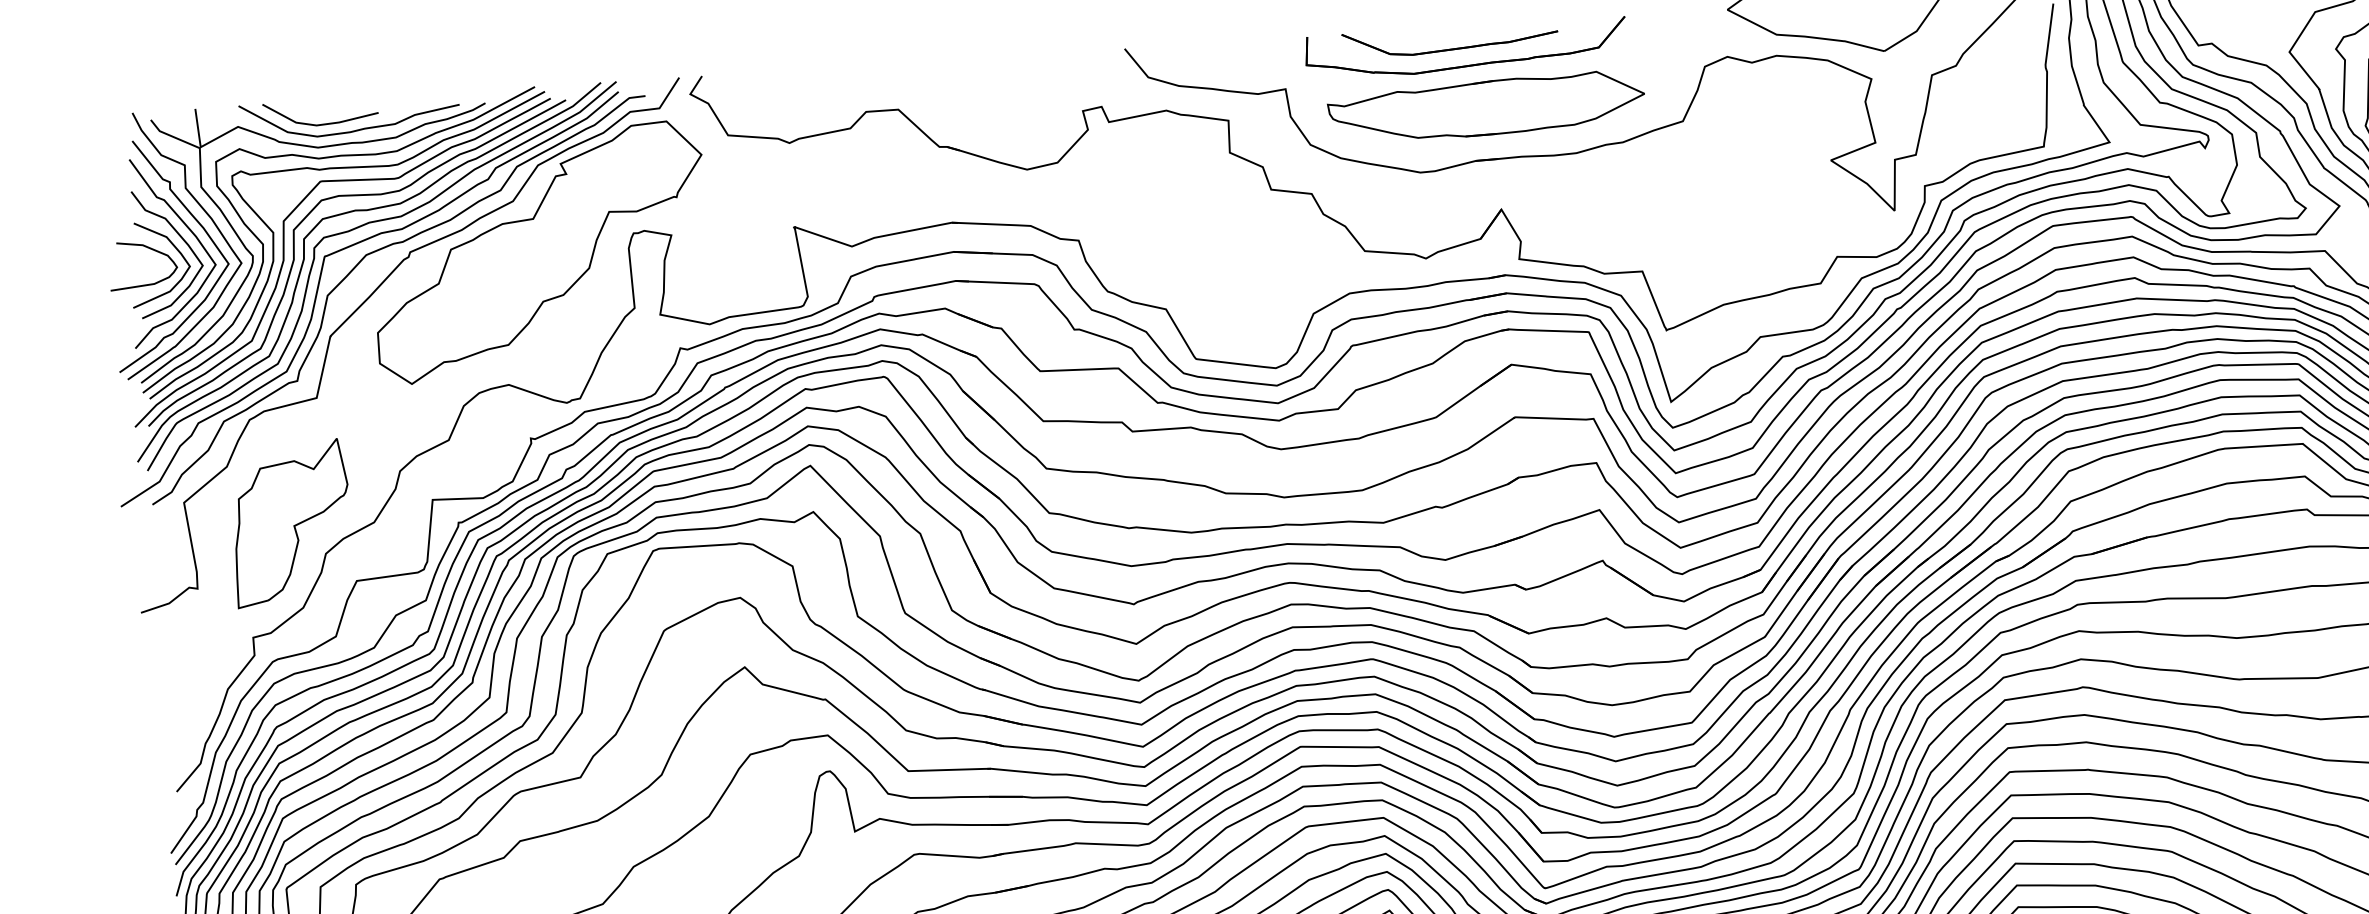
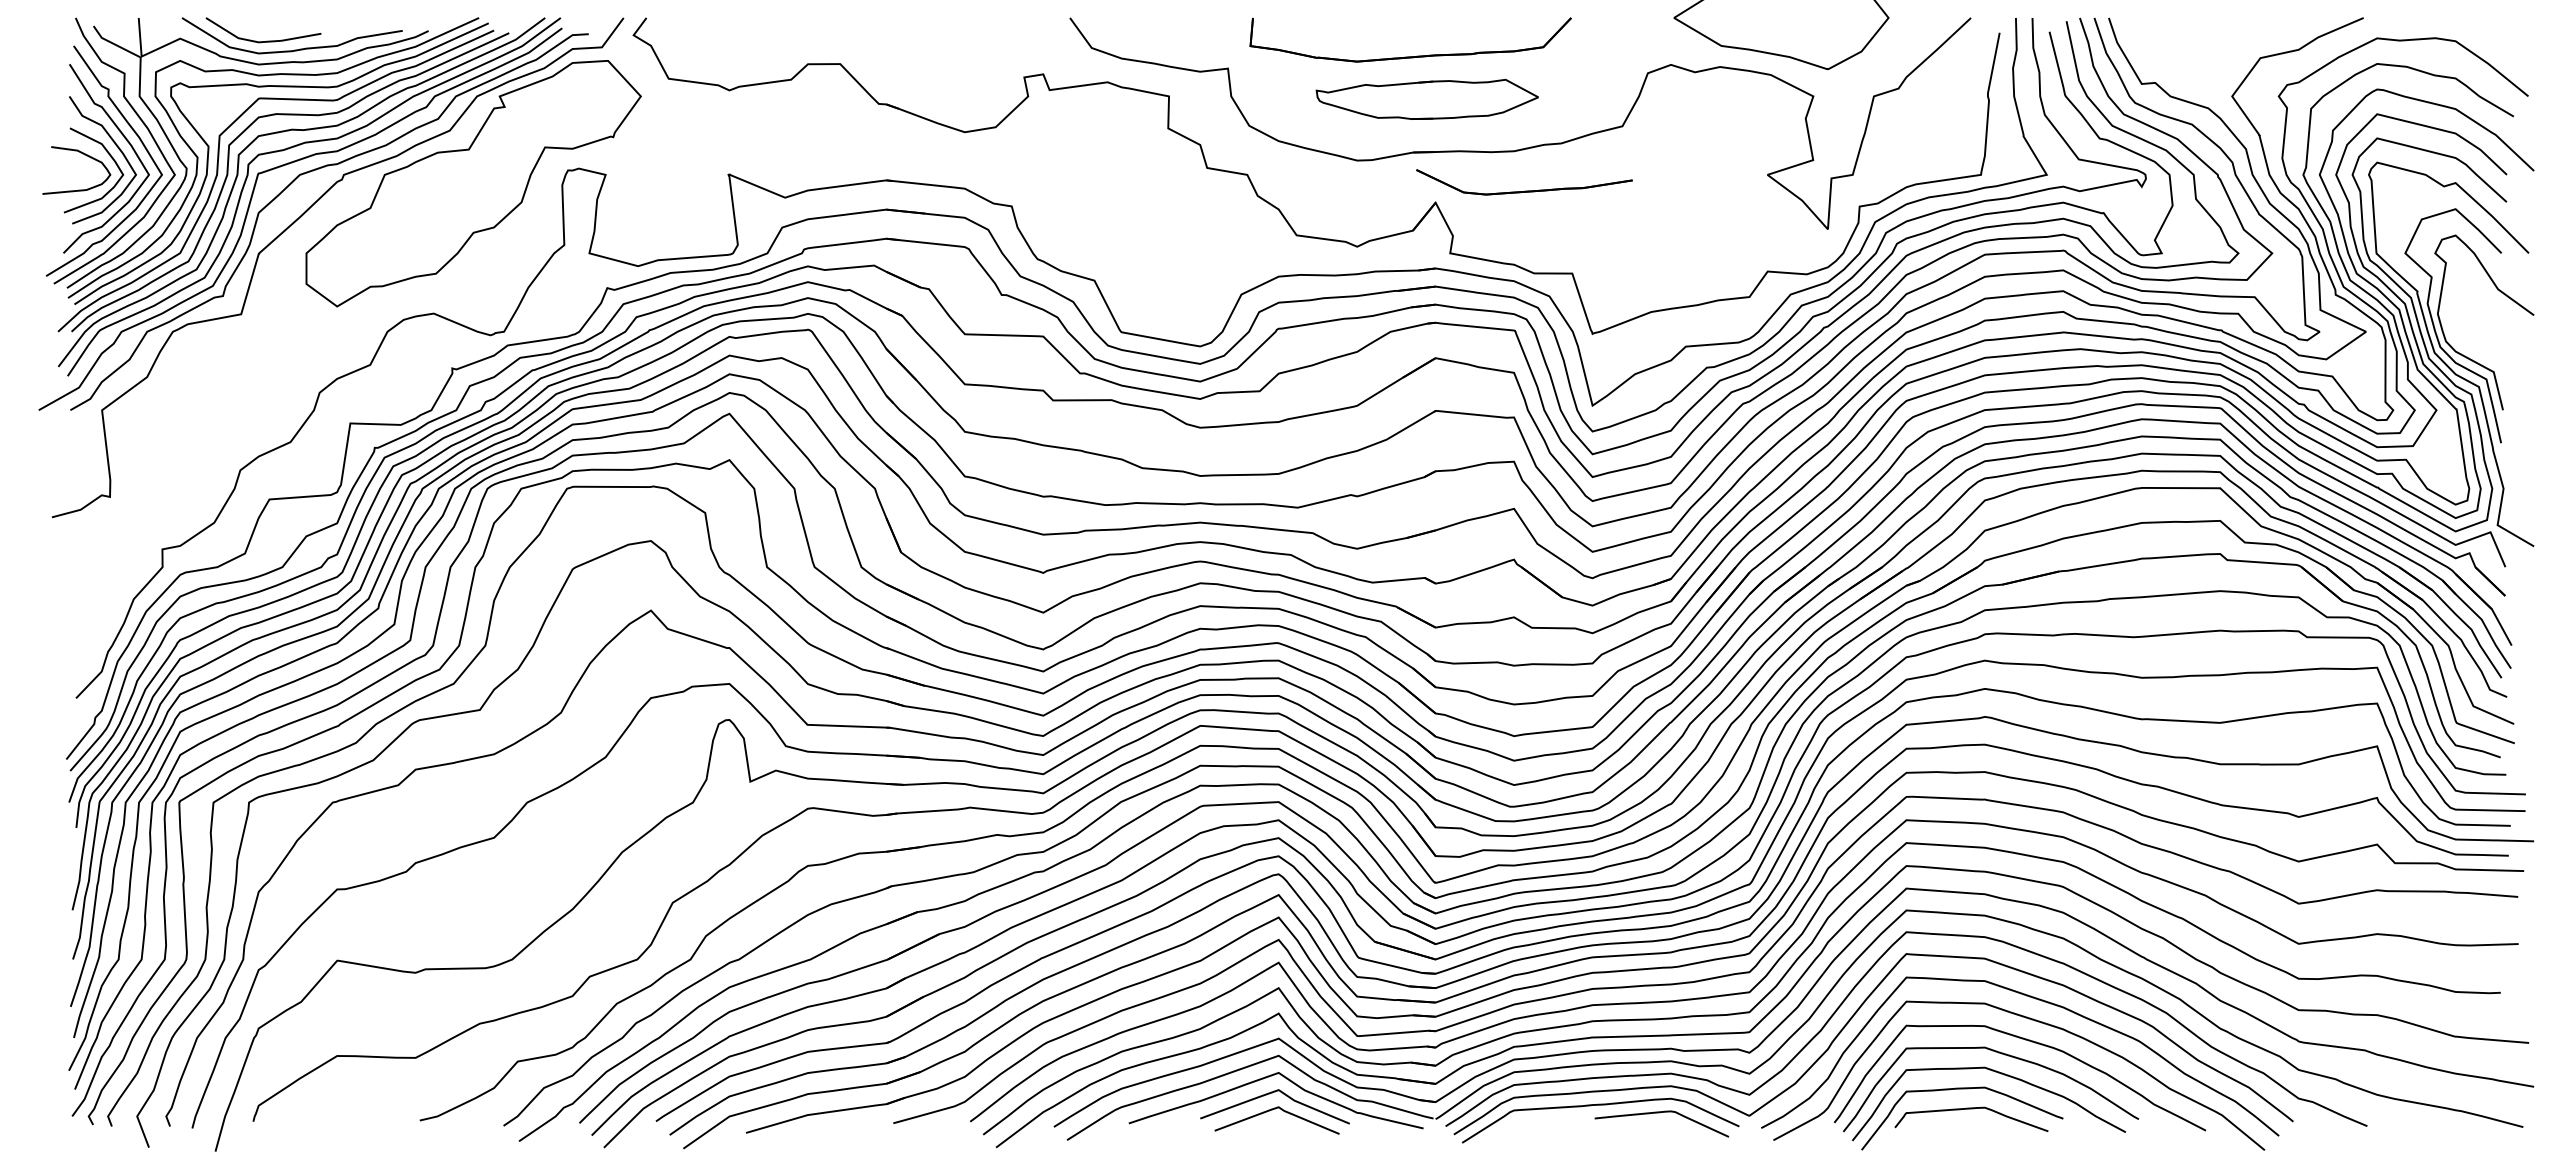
part: (1450, 48) -> (1524, 190), moved
part: (1486, 107) -> (1427, 99), size x0.7
part: (292, 523) -> (208, 437), removed

